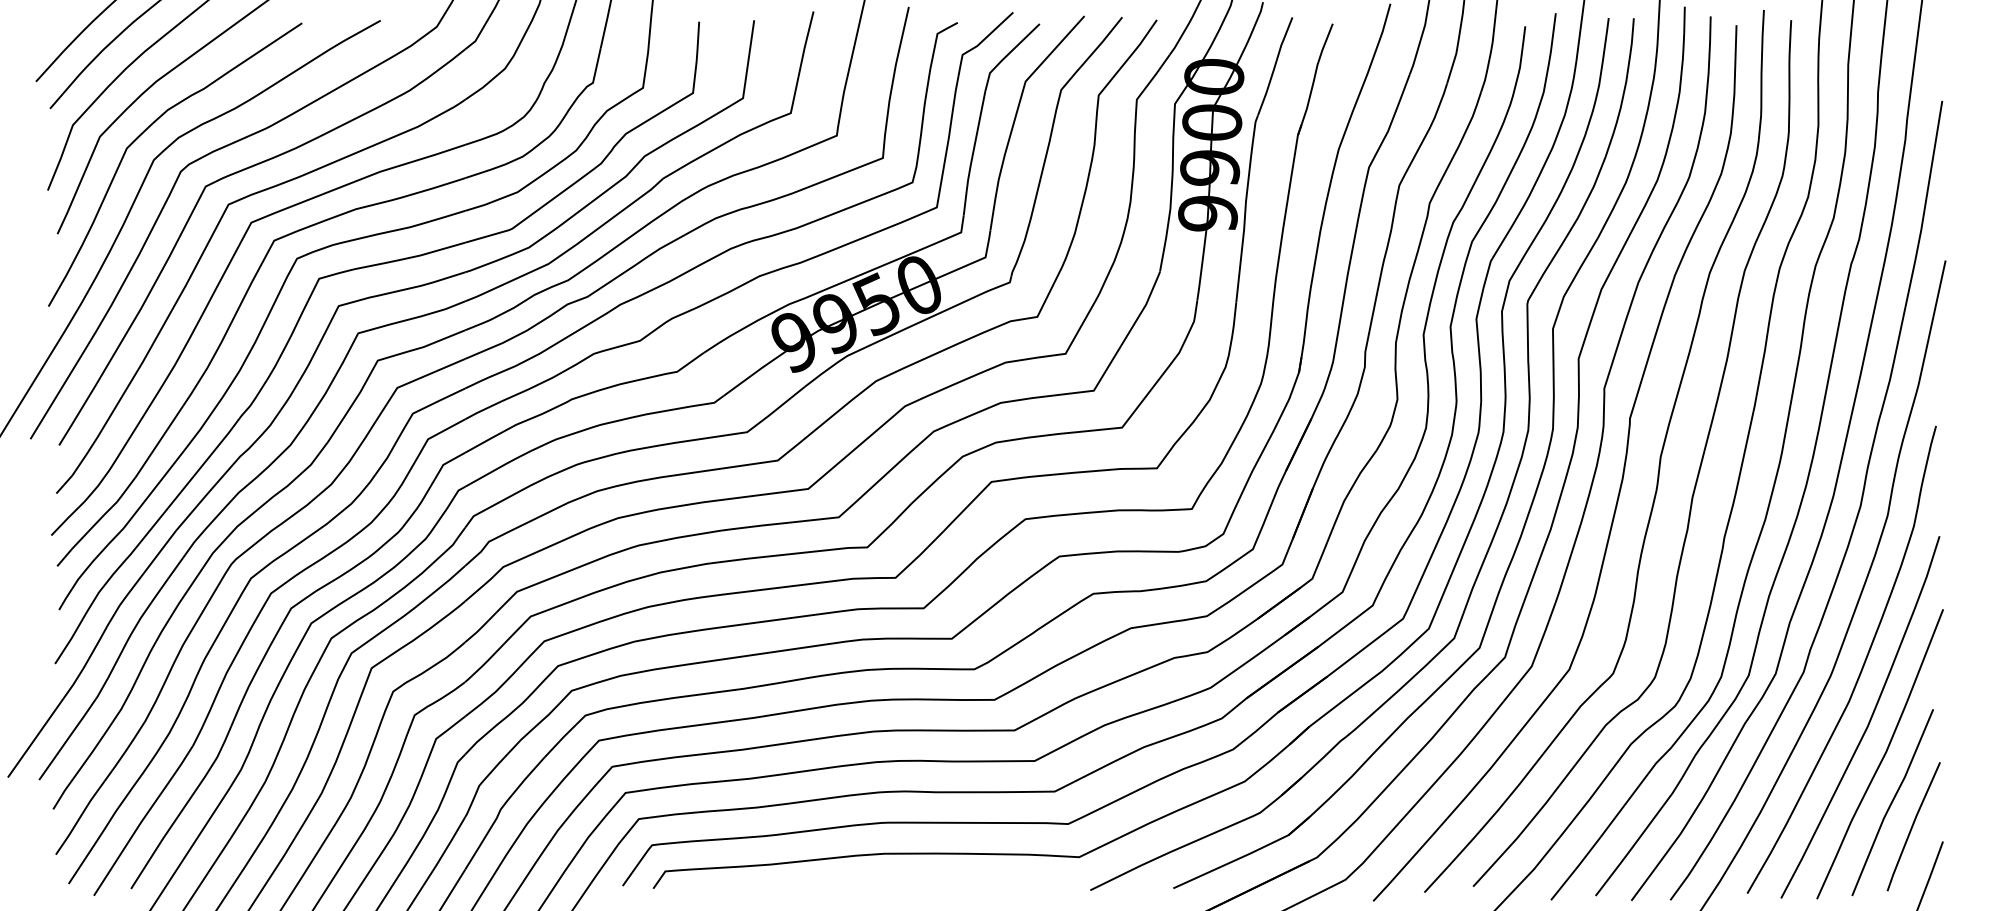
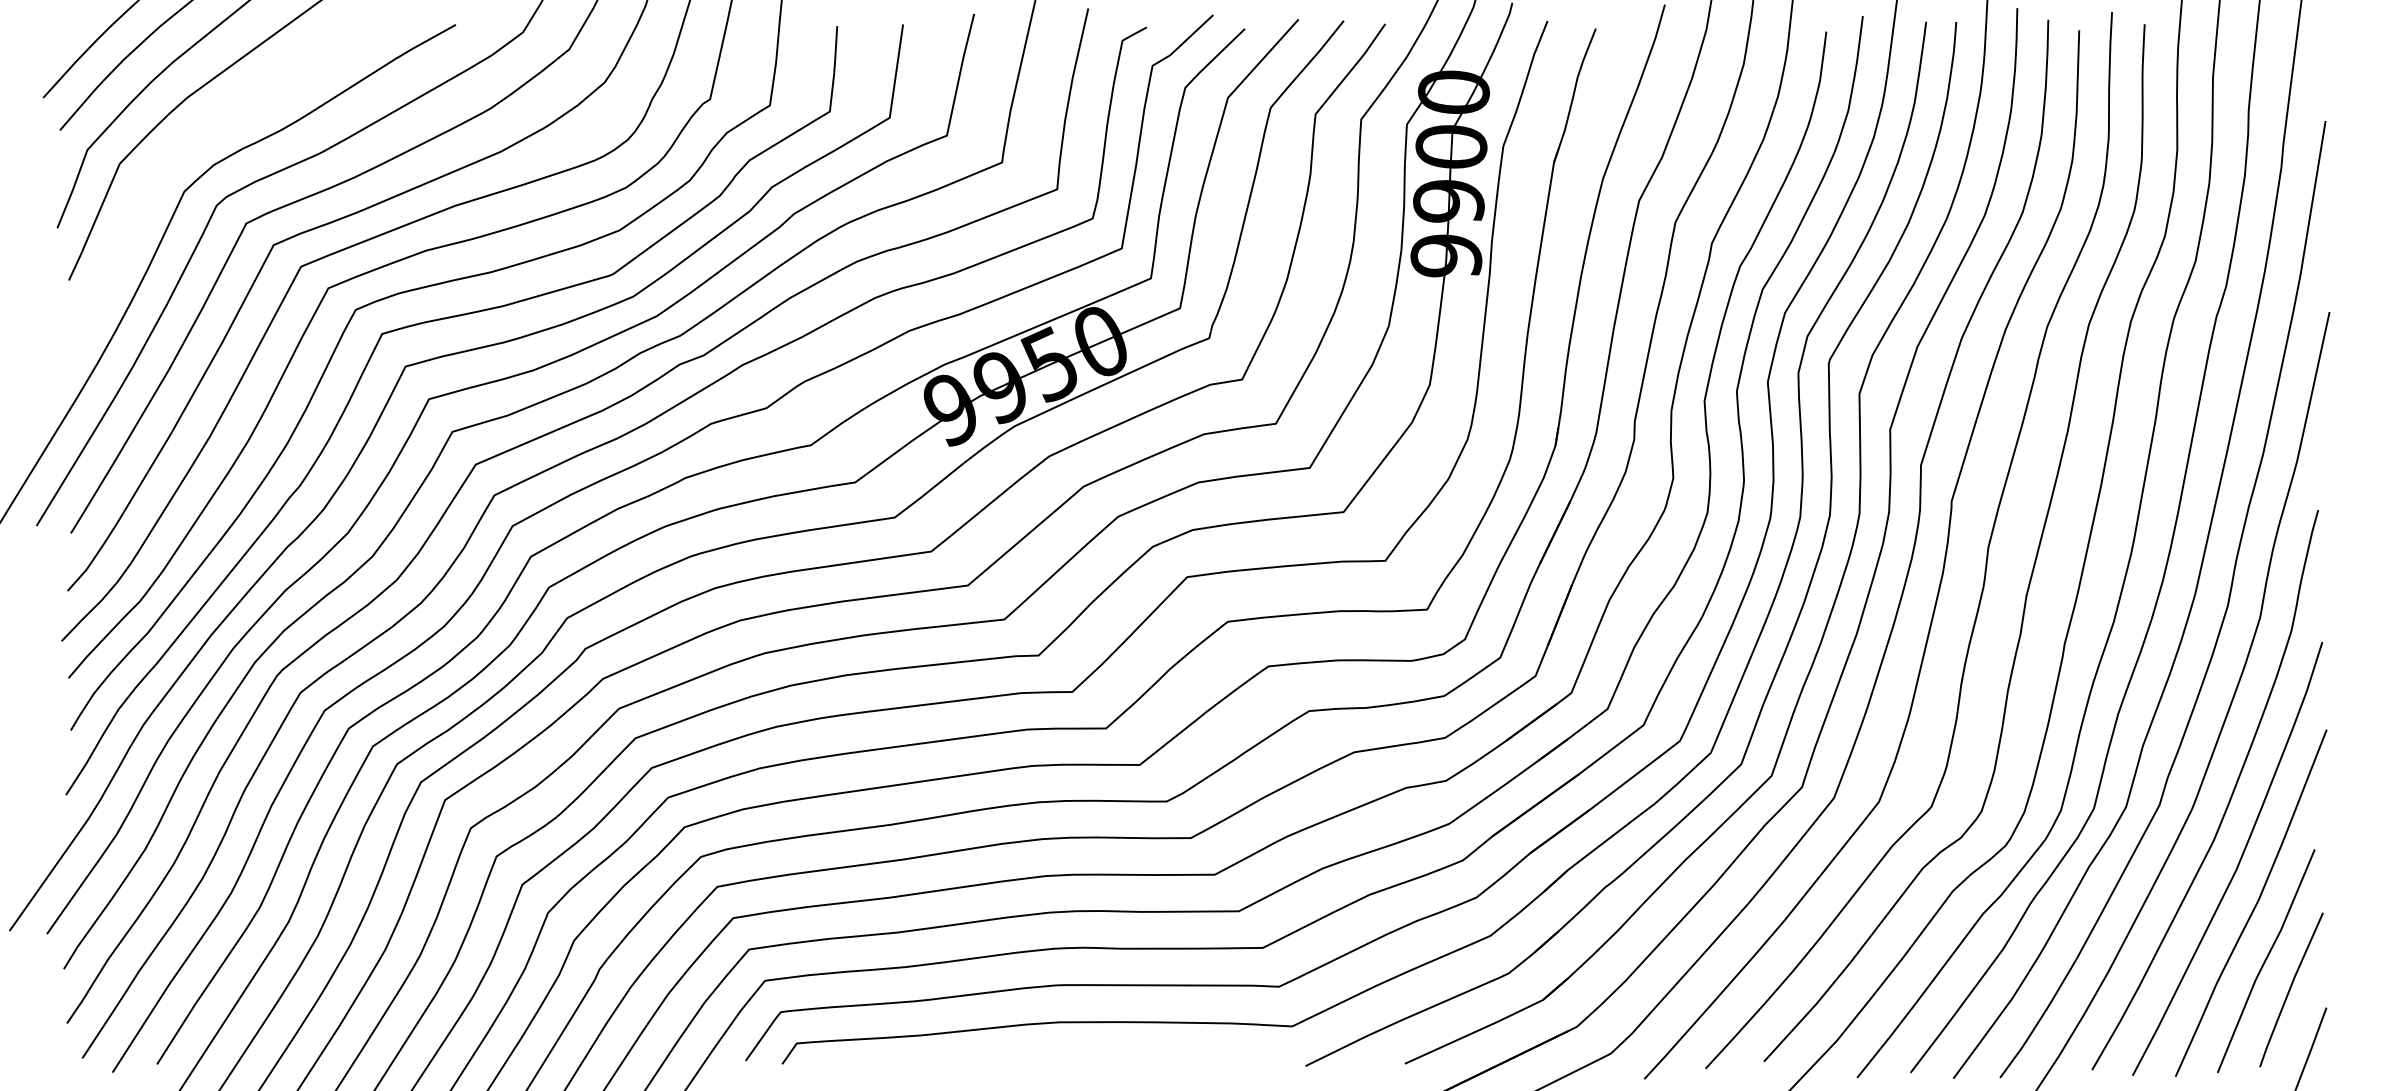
curve: (144, 132) -> (173, 158), removed

